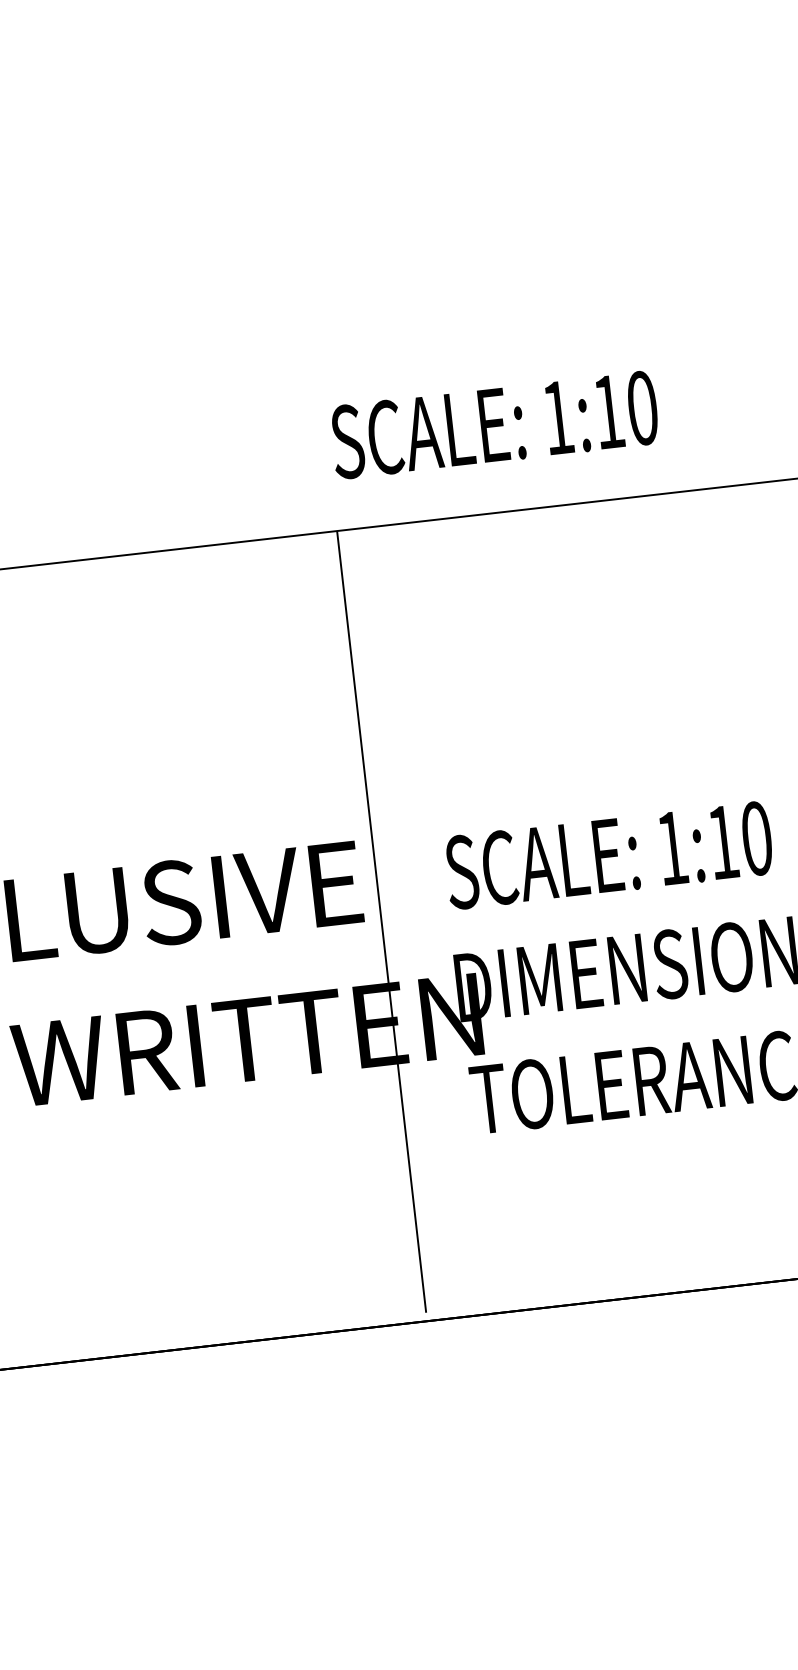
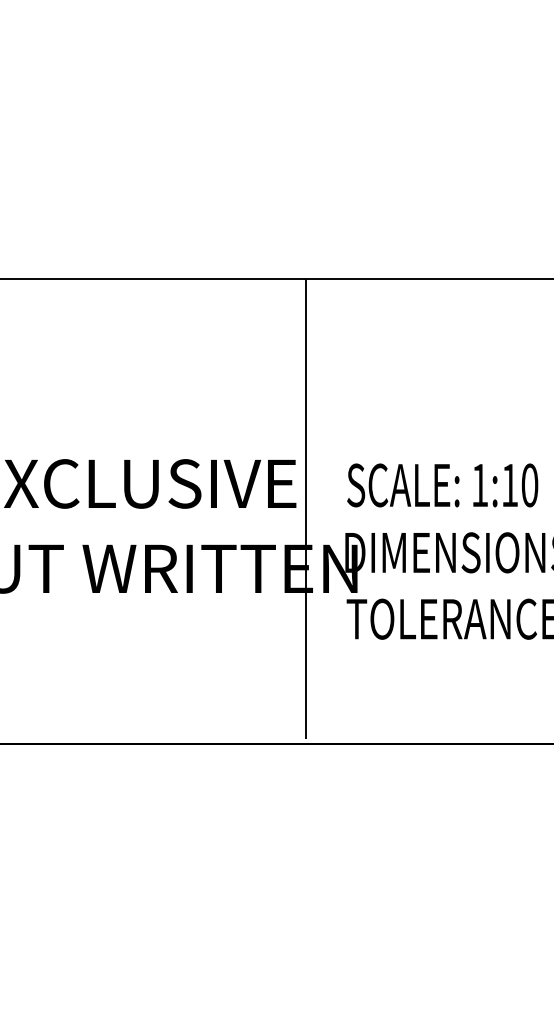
part: (494, 425) -> (404, 227), removed

